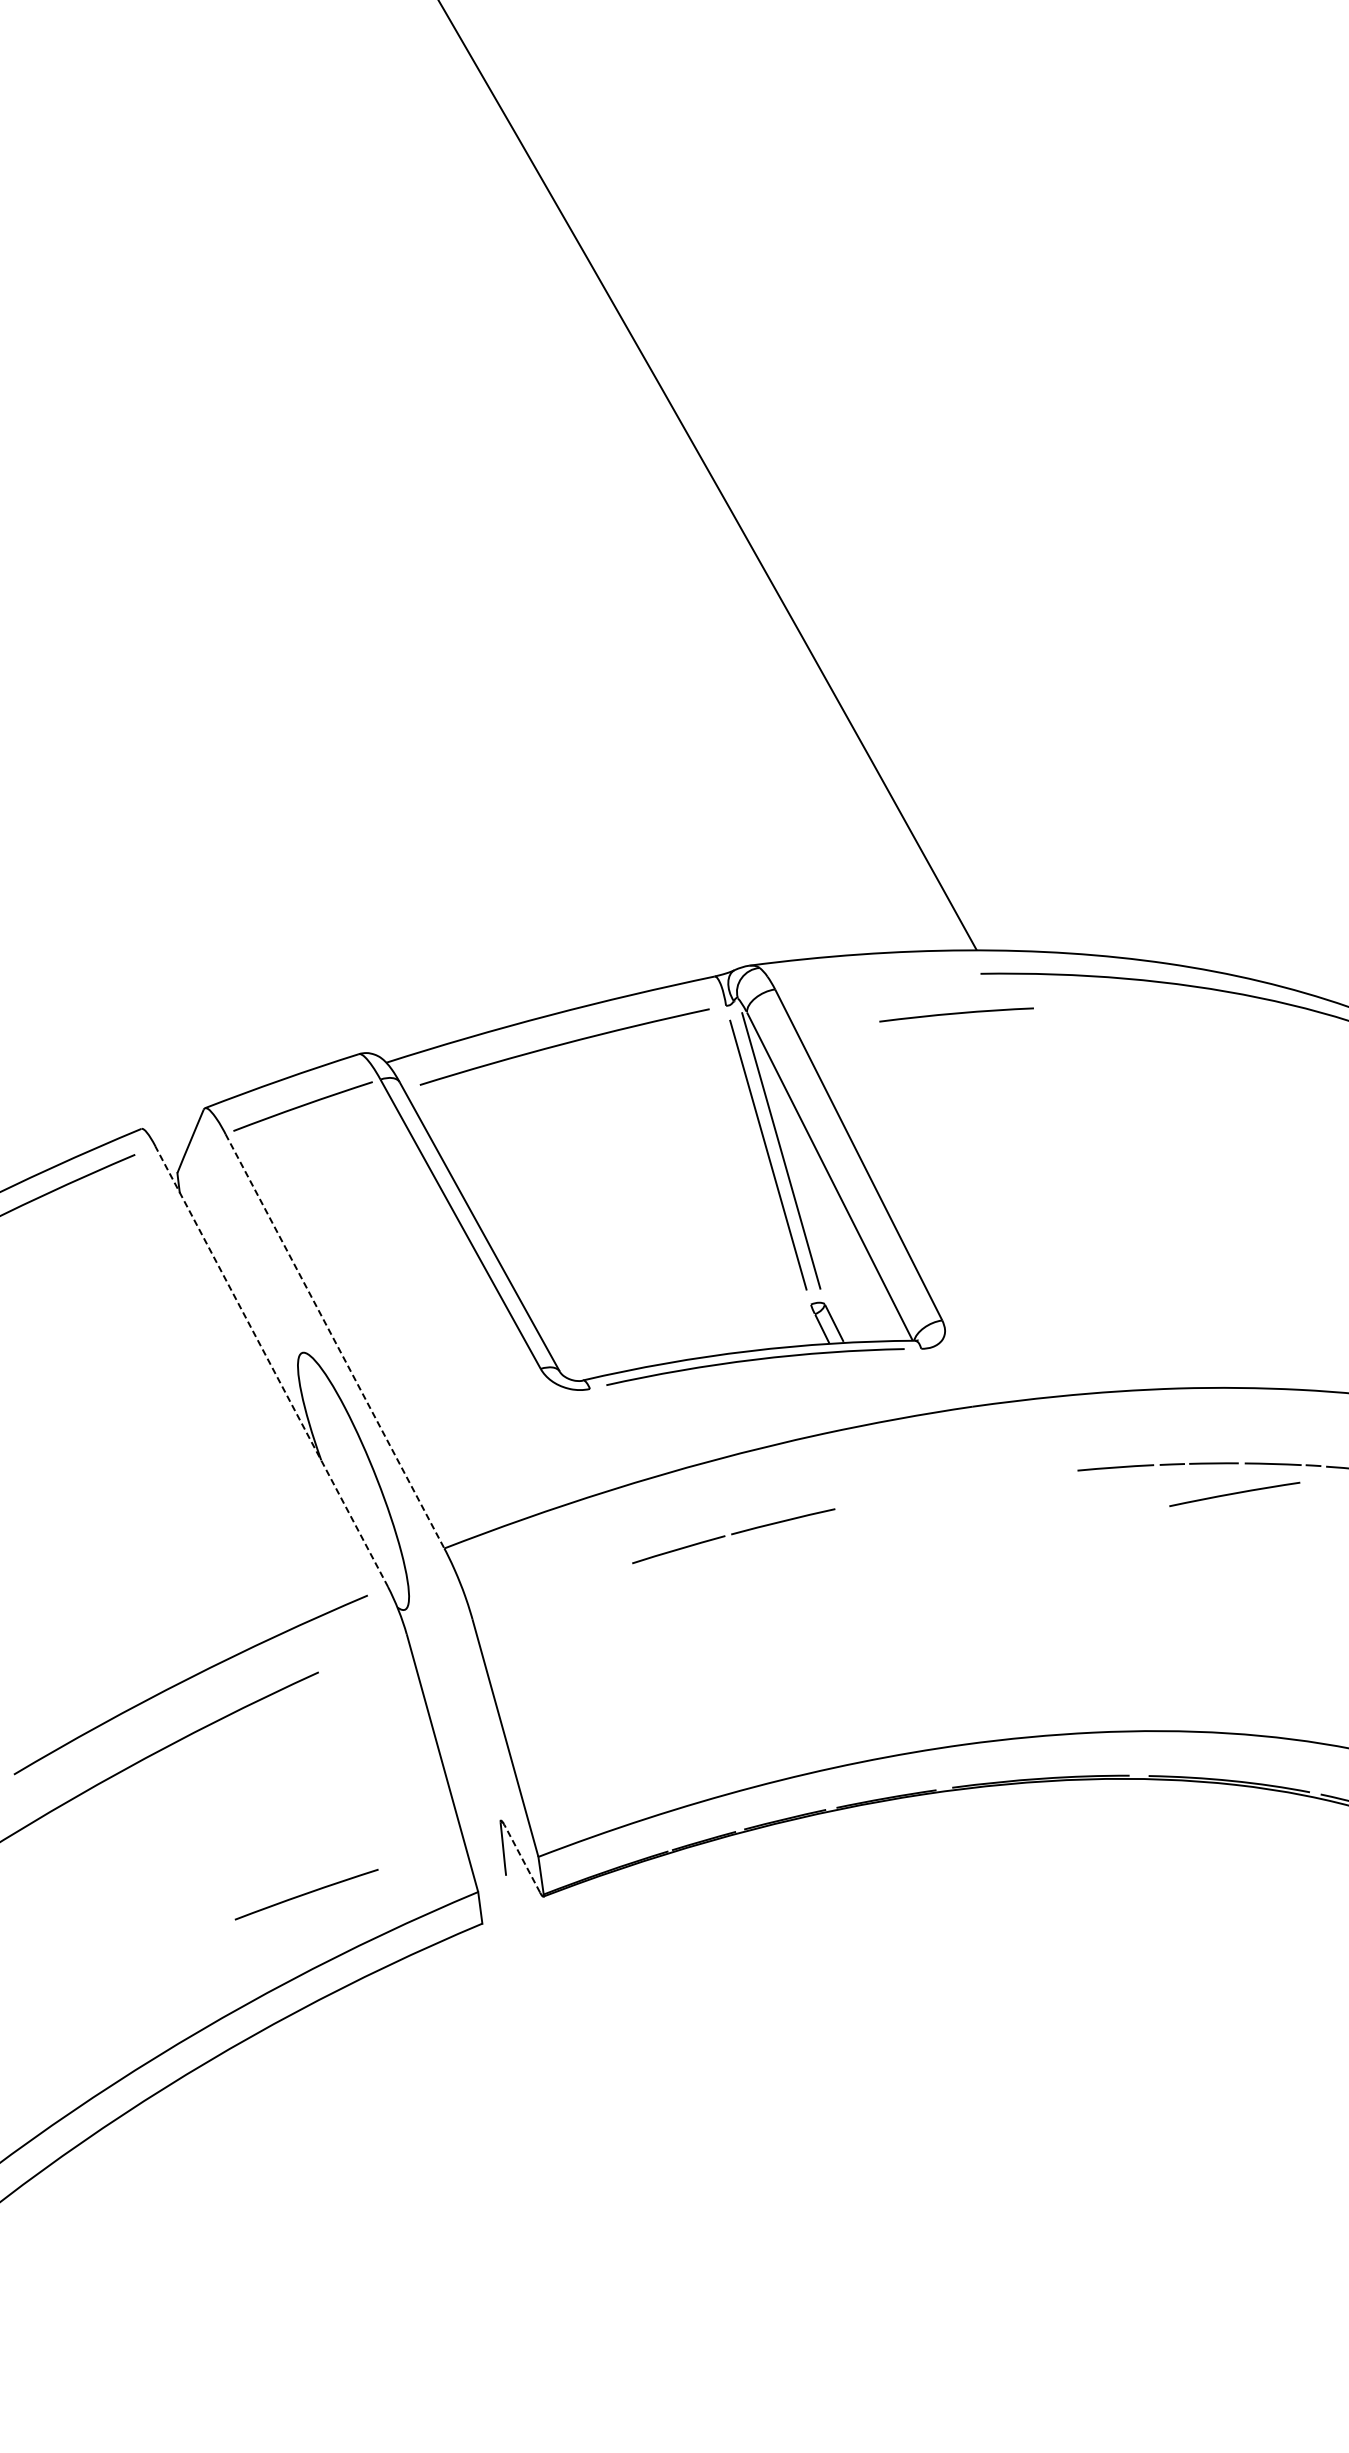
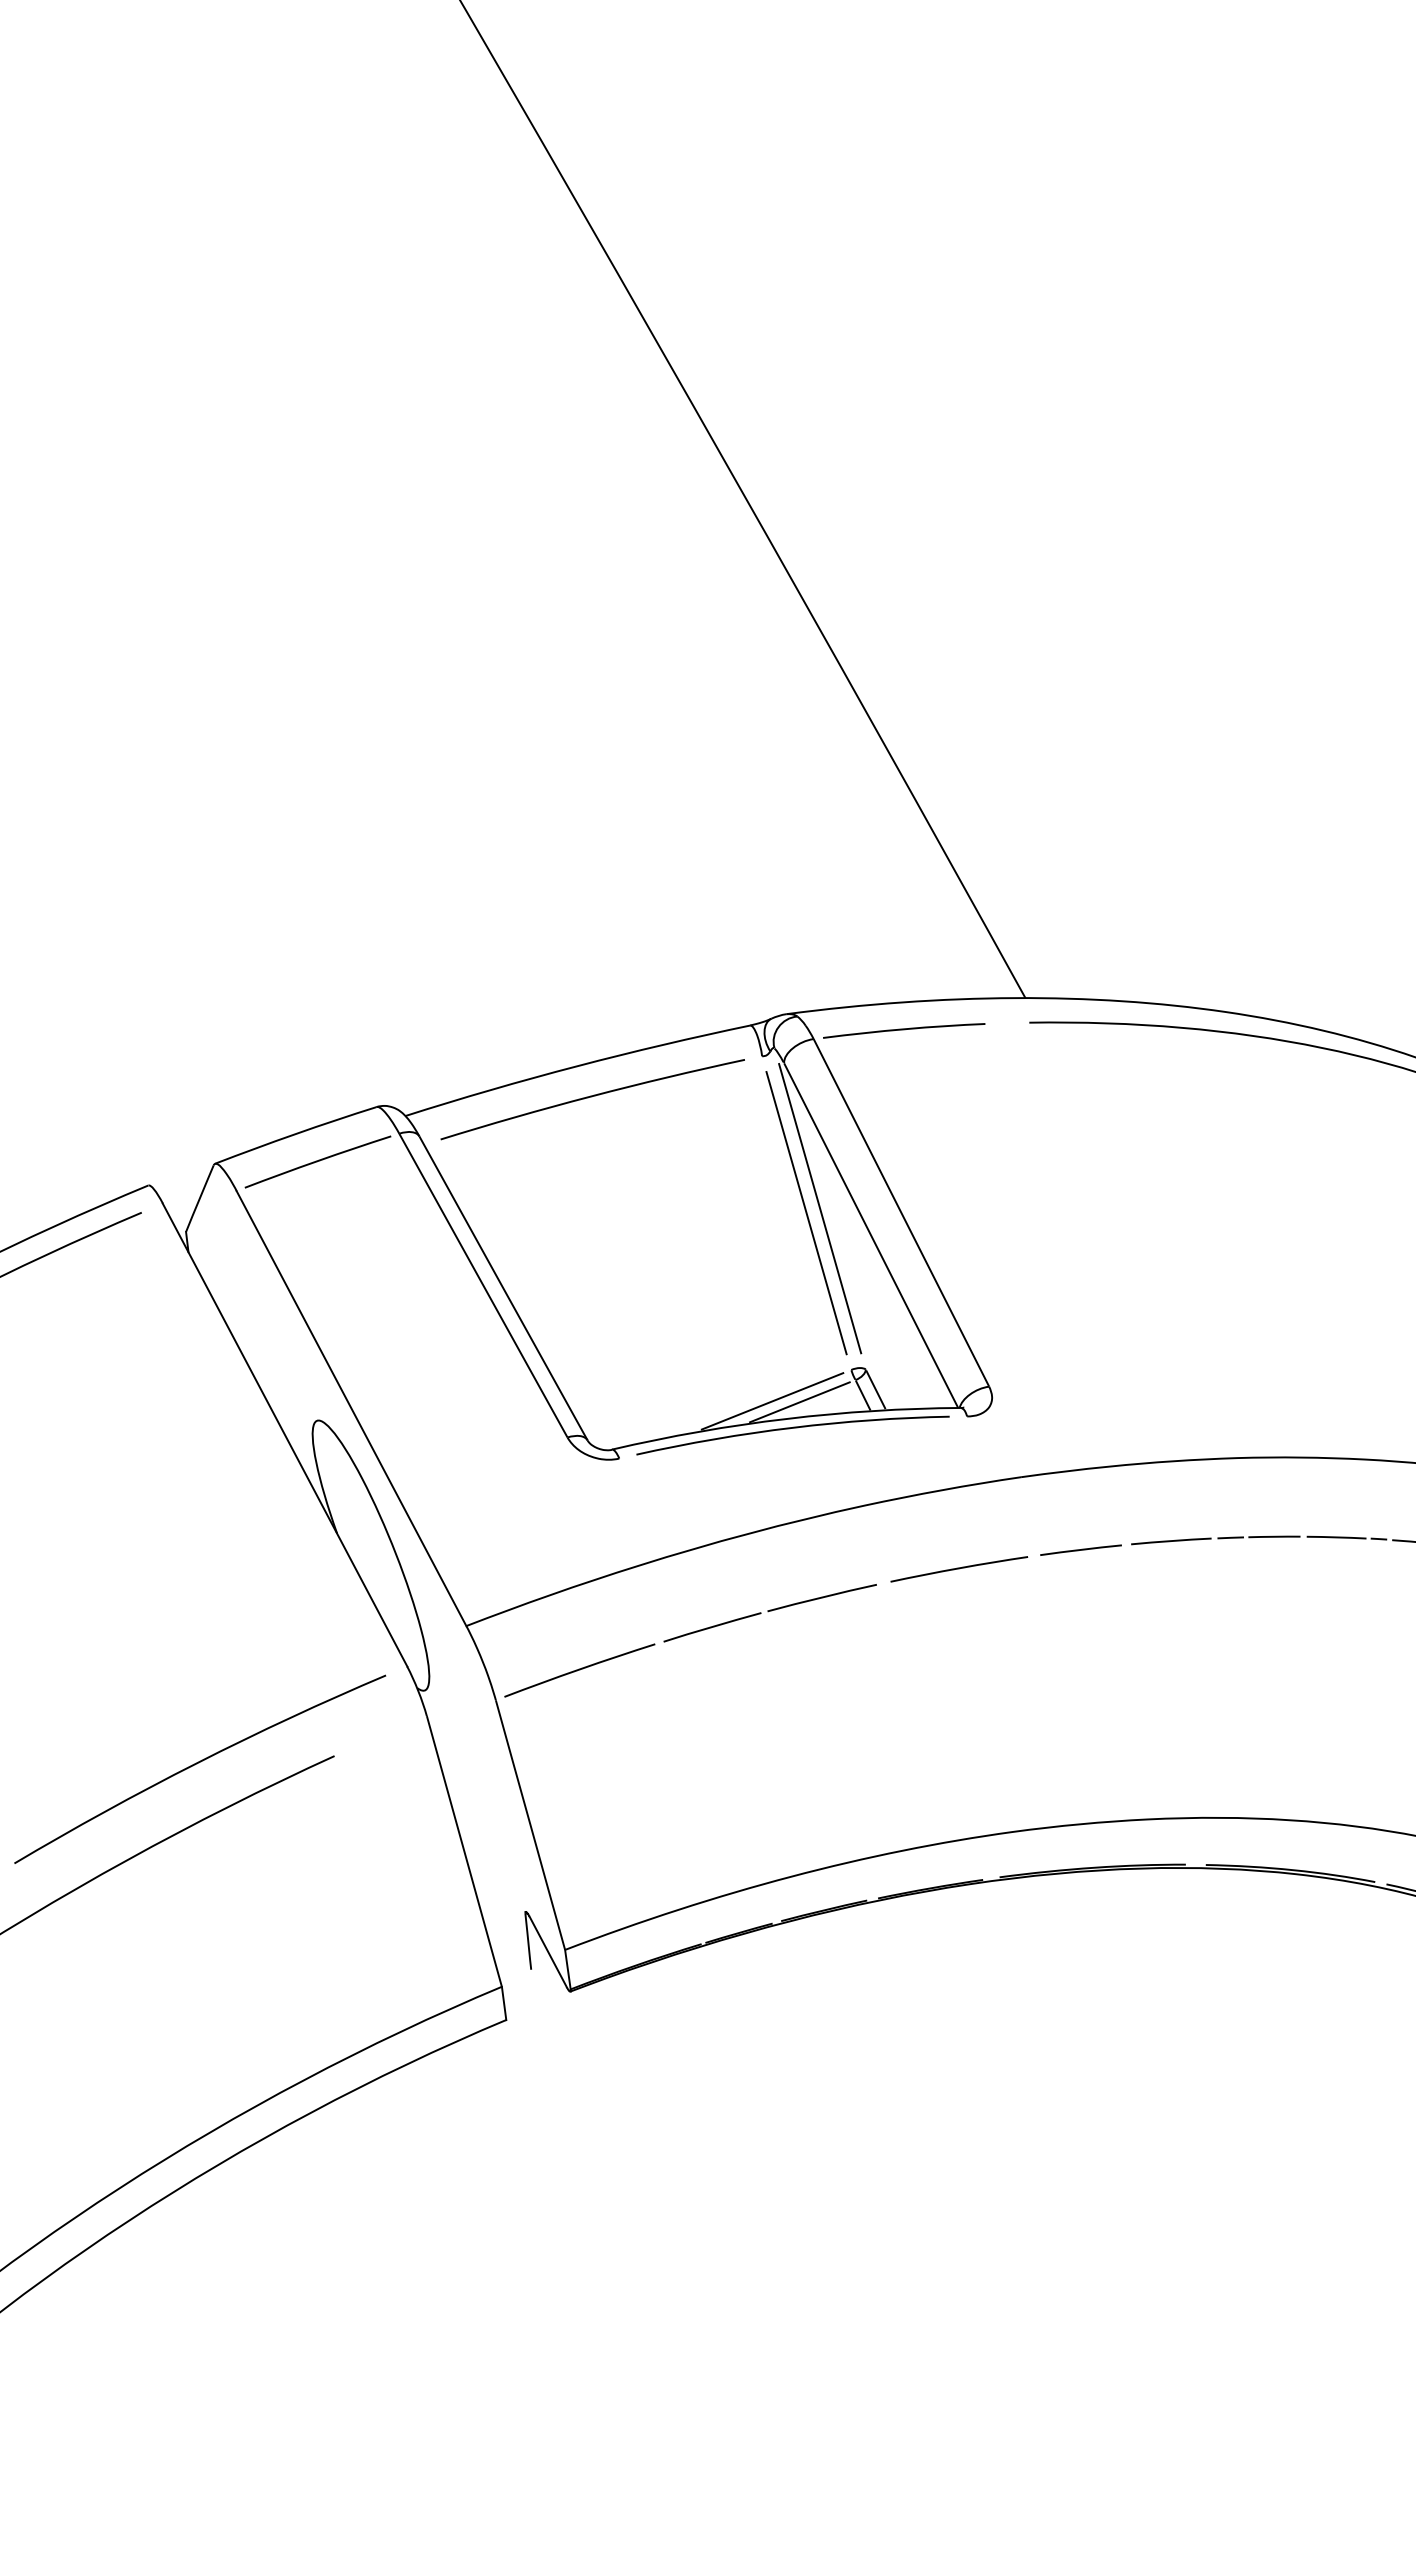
curve: (956, 1014) -> (904, 1030), moved
line: (735, 1334) -> (772, 1401), added
line: (761, 1335) -> (799, 1402), added
line: (334, 1341) -> (351, 1408), dashed -> solid
line: (272, 1366) -> (285, 1435), dashed -> solid
line: (1029, 1475) -> (1080, 1549), added
curve: (1234, 1494) -> (959, 1569), moved
line: (522, 1858) -> (548, 1951), dashed -> solid
curve: (306, 1894) -> (579, 1670), moved

